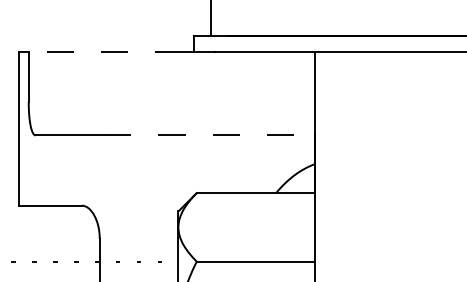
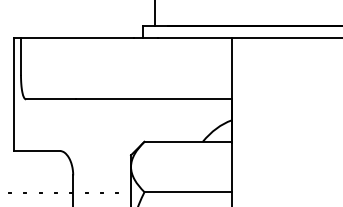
line: (104, 52) -> (76, 38), dashed -> solid
line: (210, 135) -> (154, 99), dashed -> solid

